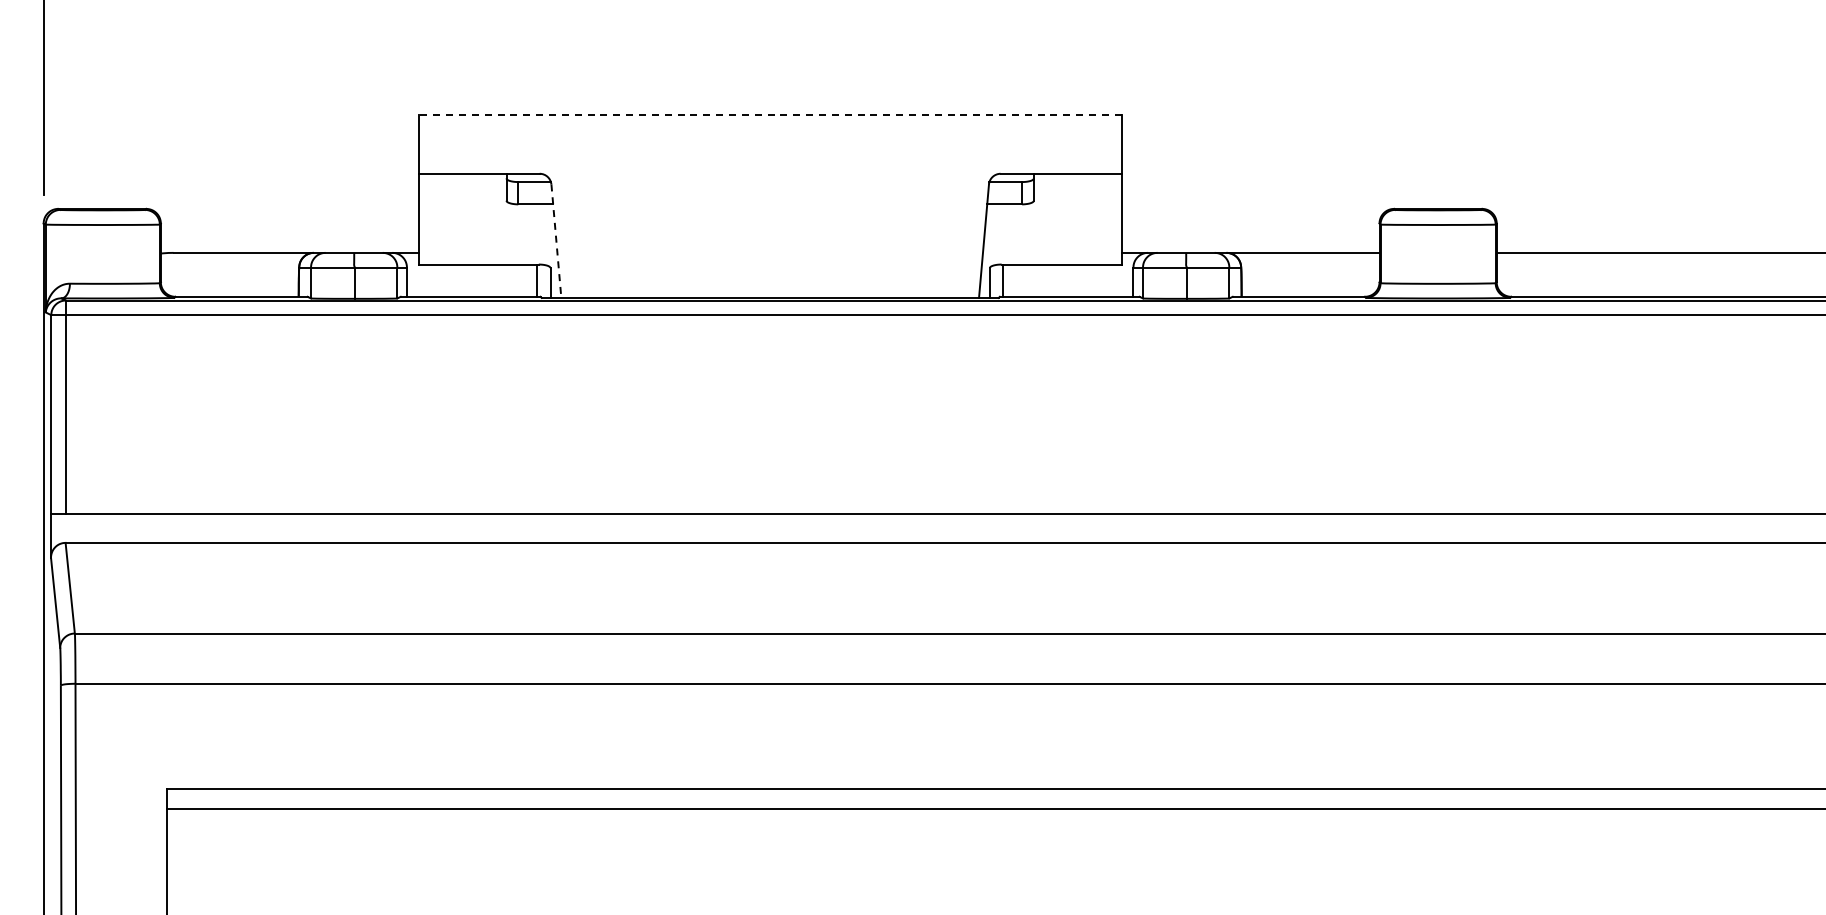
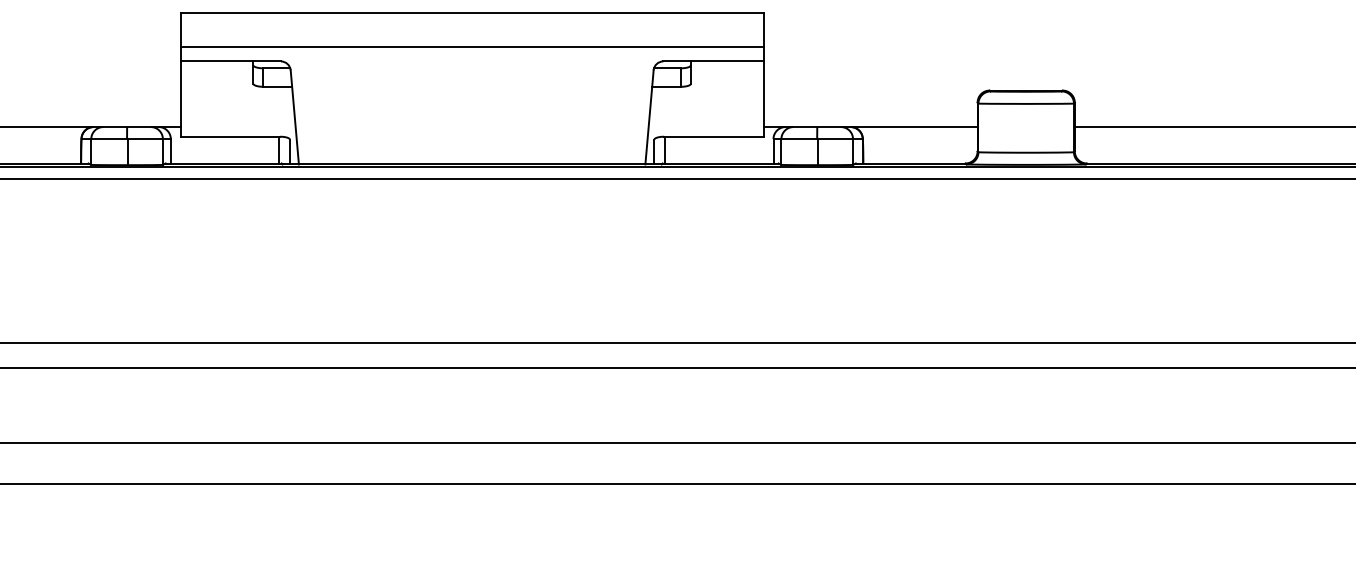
line: (770, 115) -> (472, 13), dashed -> solid
line: (769, 156) -> (471, 47), added
line: (556, 241) -> (294, 117), dashed -> solid

